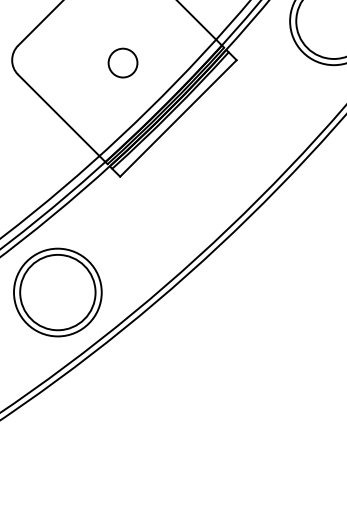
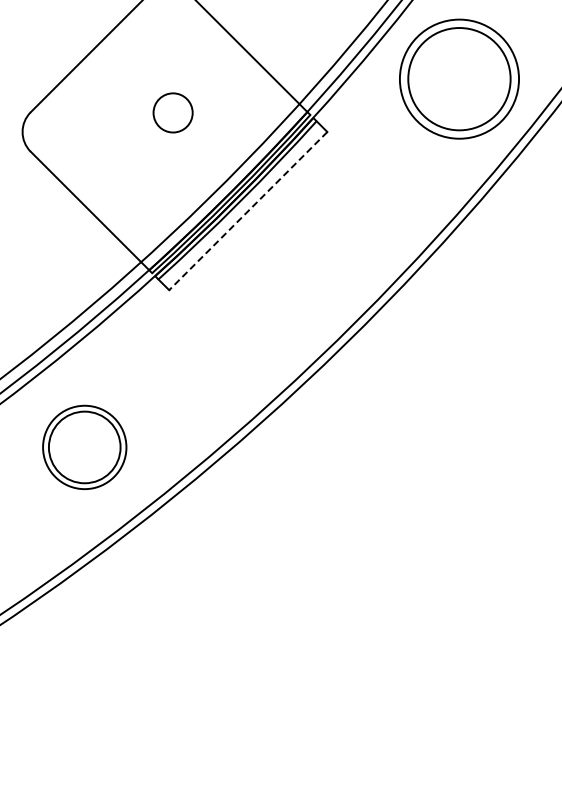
circle: (122, 62) -> (172, 112), moved
line: (178, 118) -> (248, 211), solid -> dashed
part: (57, 292) -> (84, 447), size x0.7

